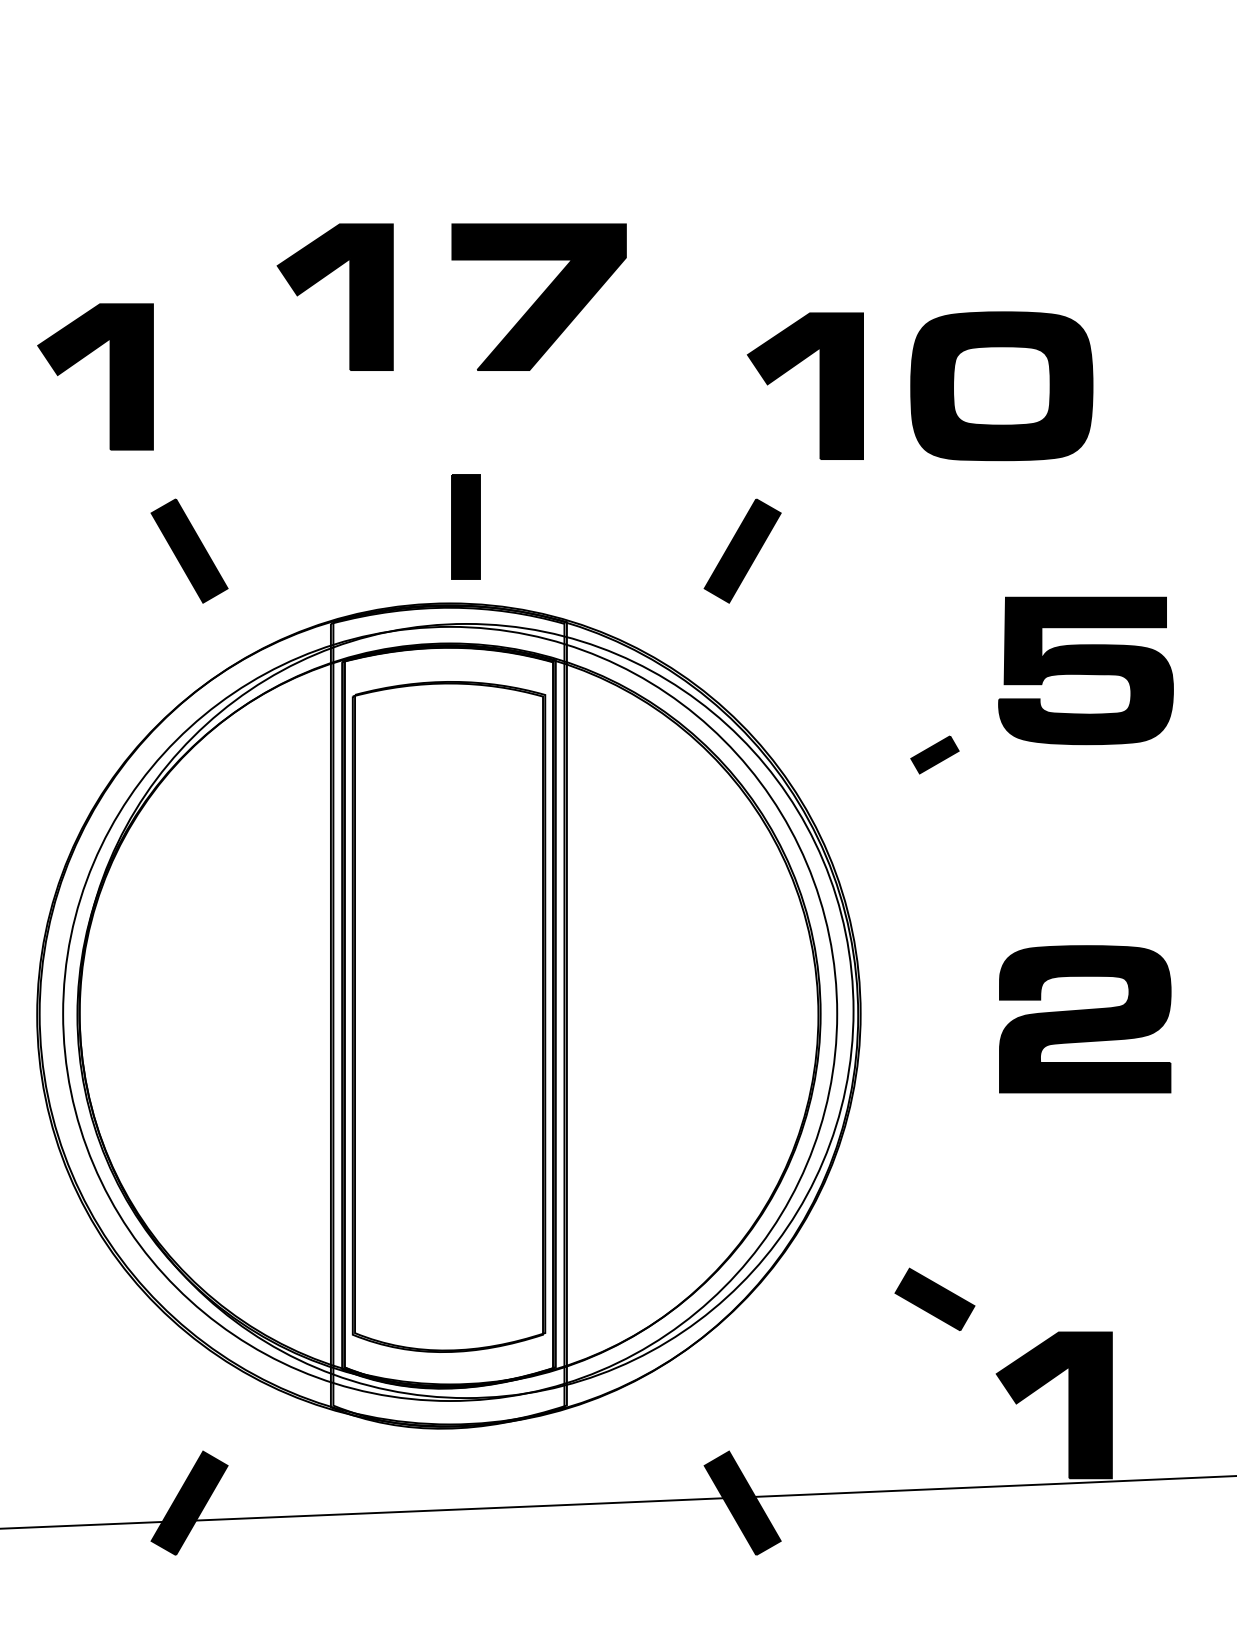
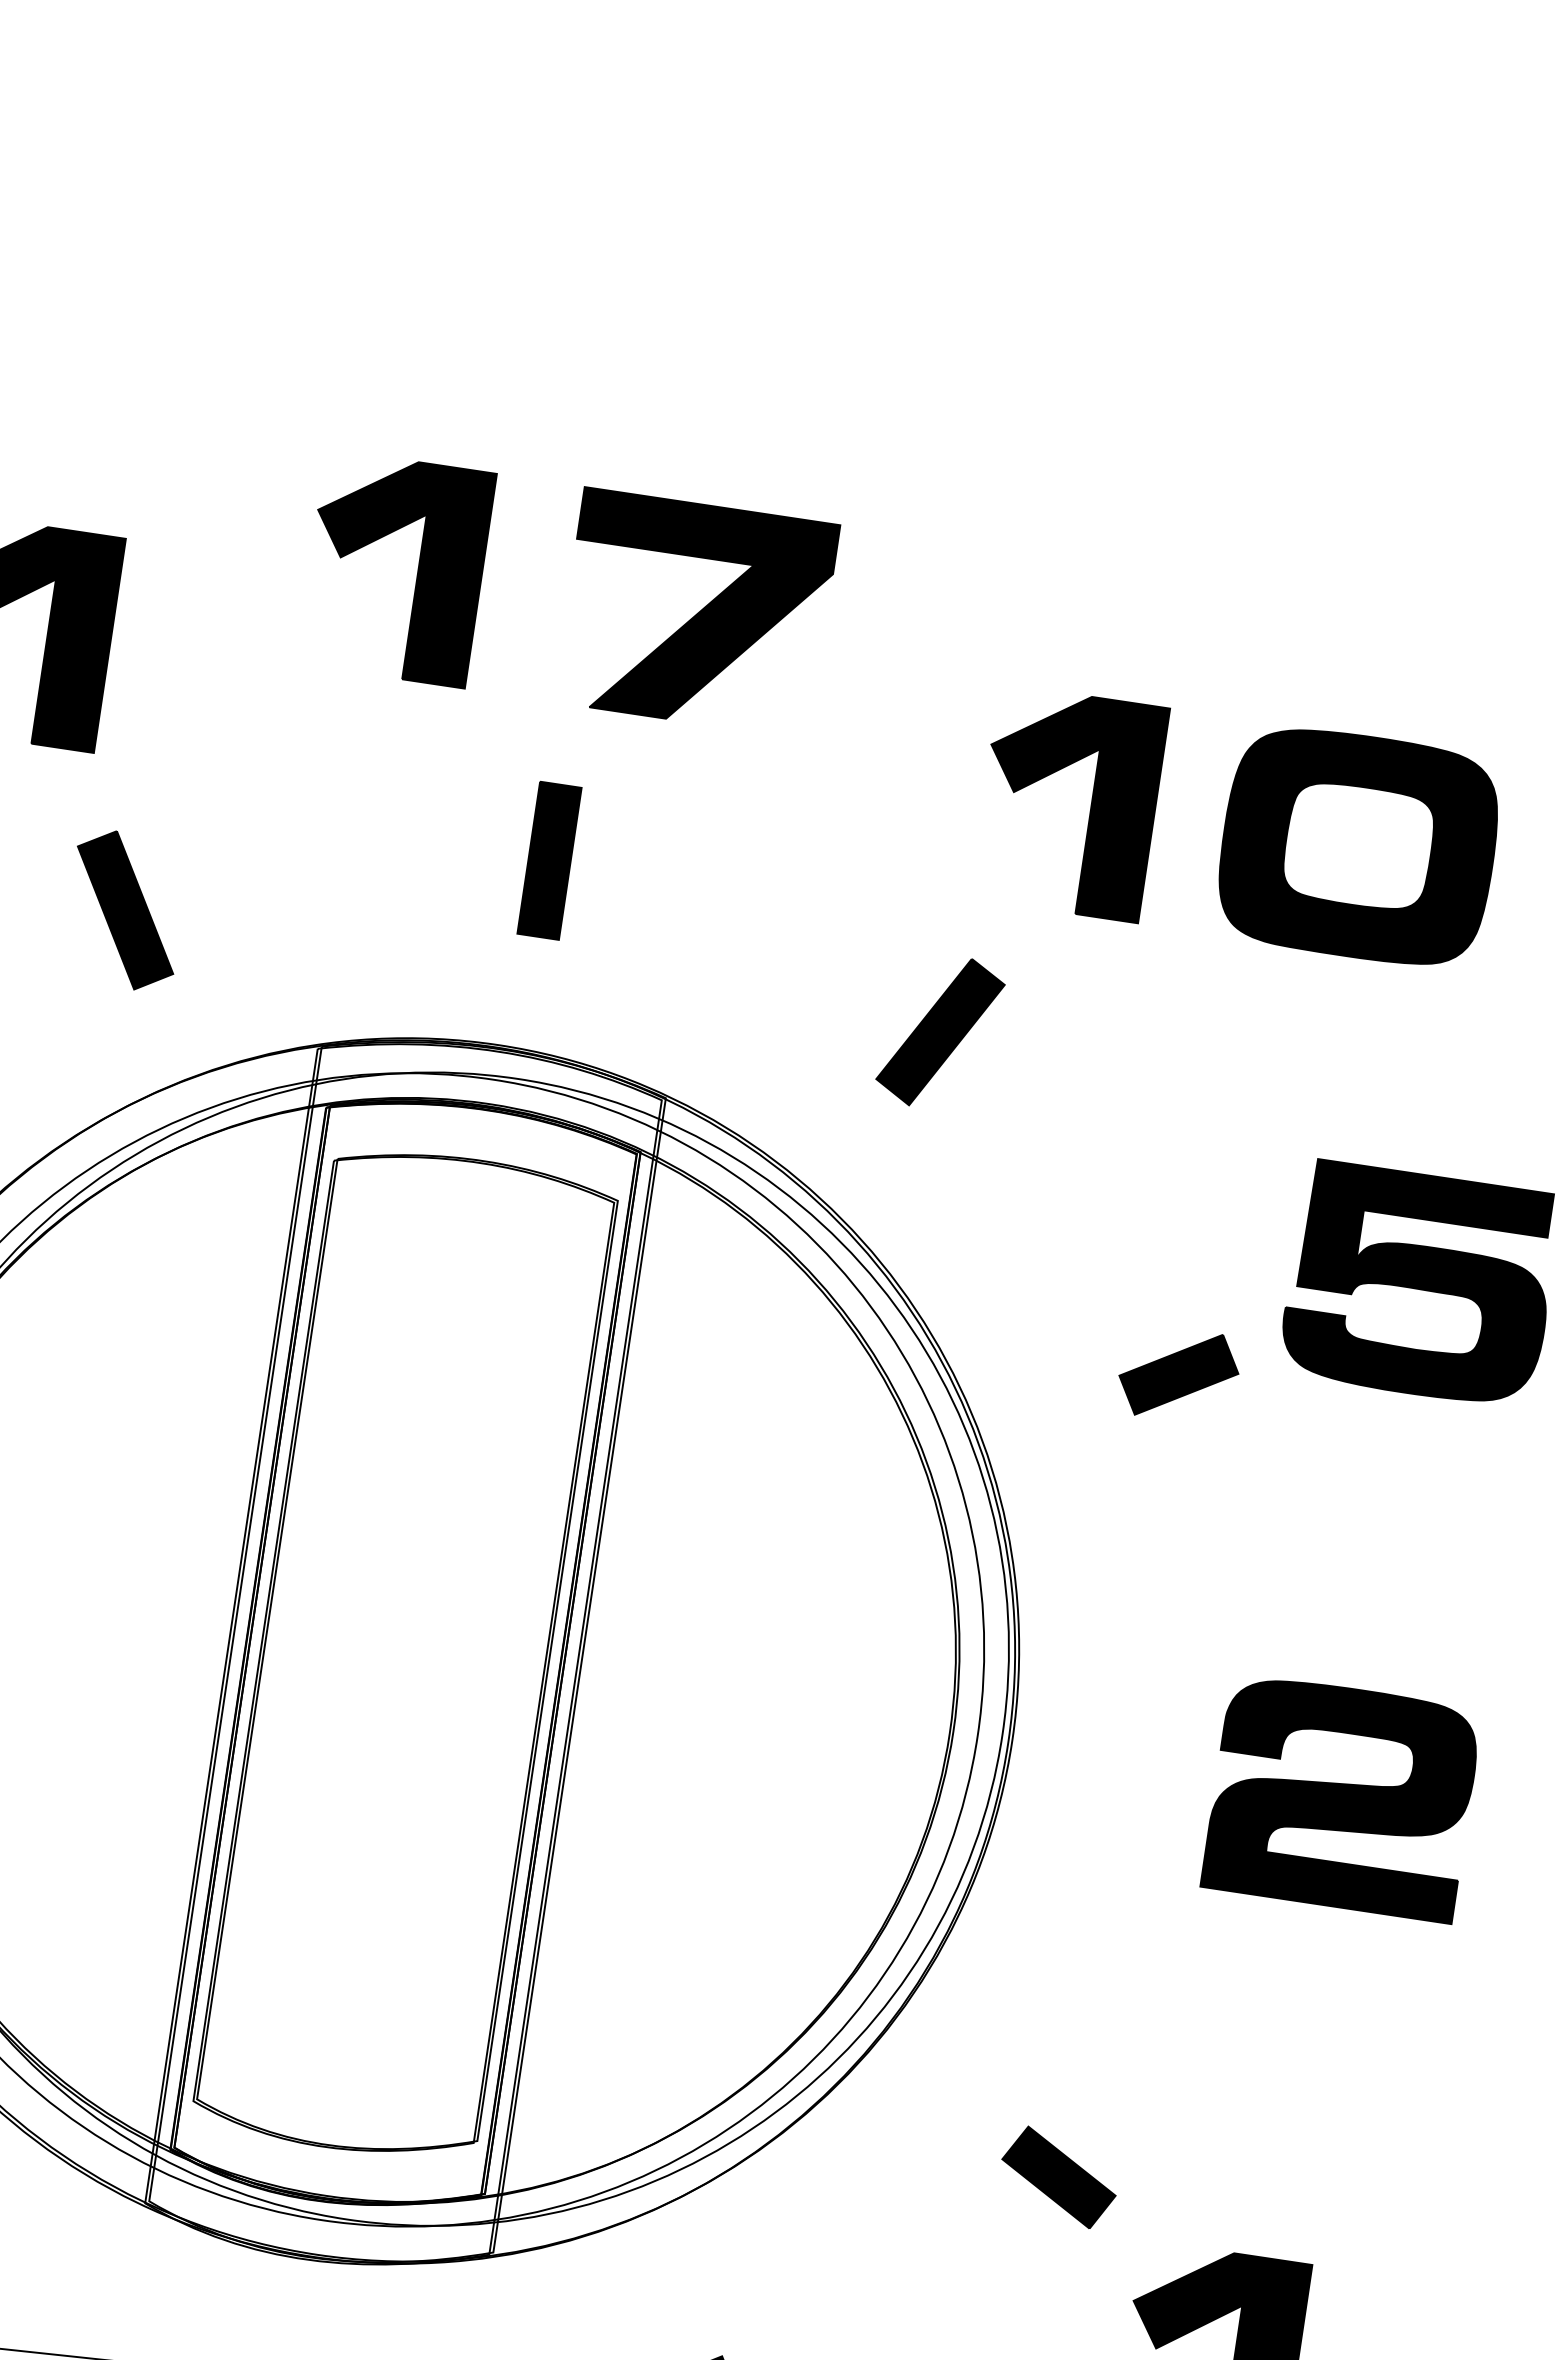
part: (465, 526) -> (548, 859), moved
part: (934, 754) -> (1178, 1374), size x1.67

